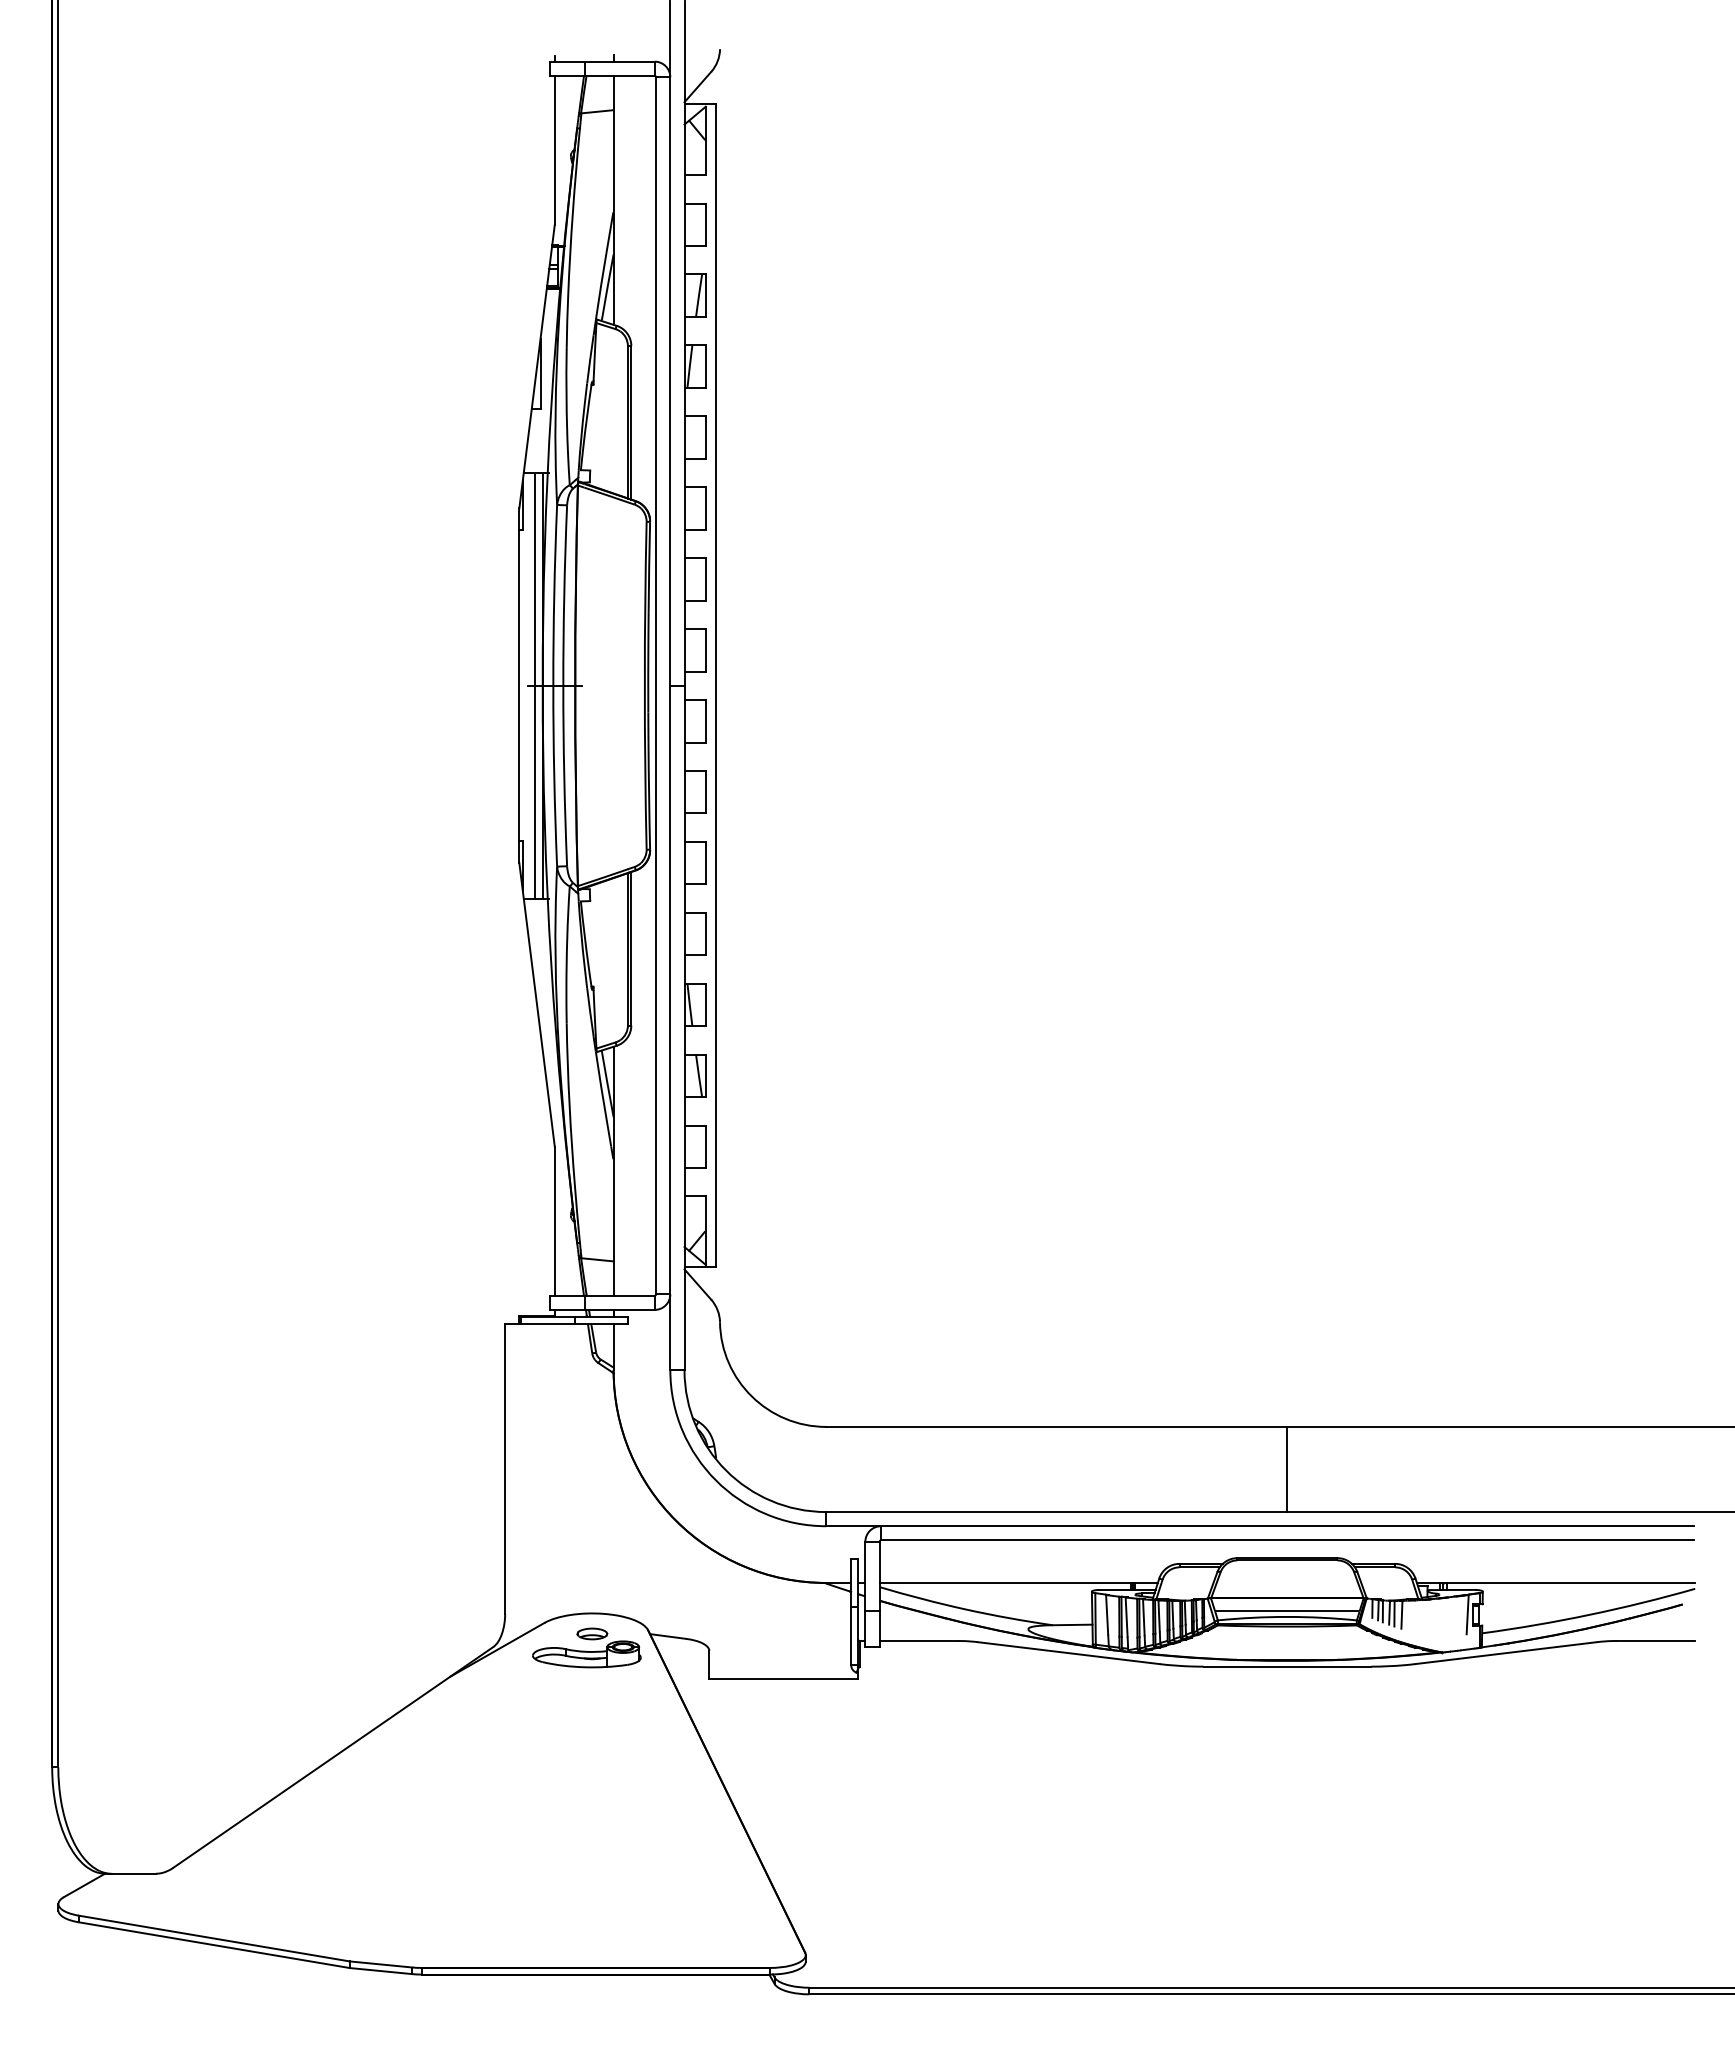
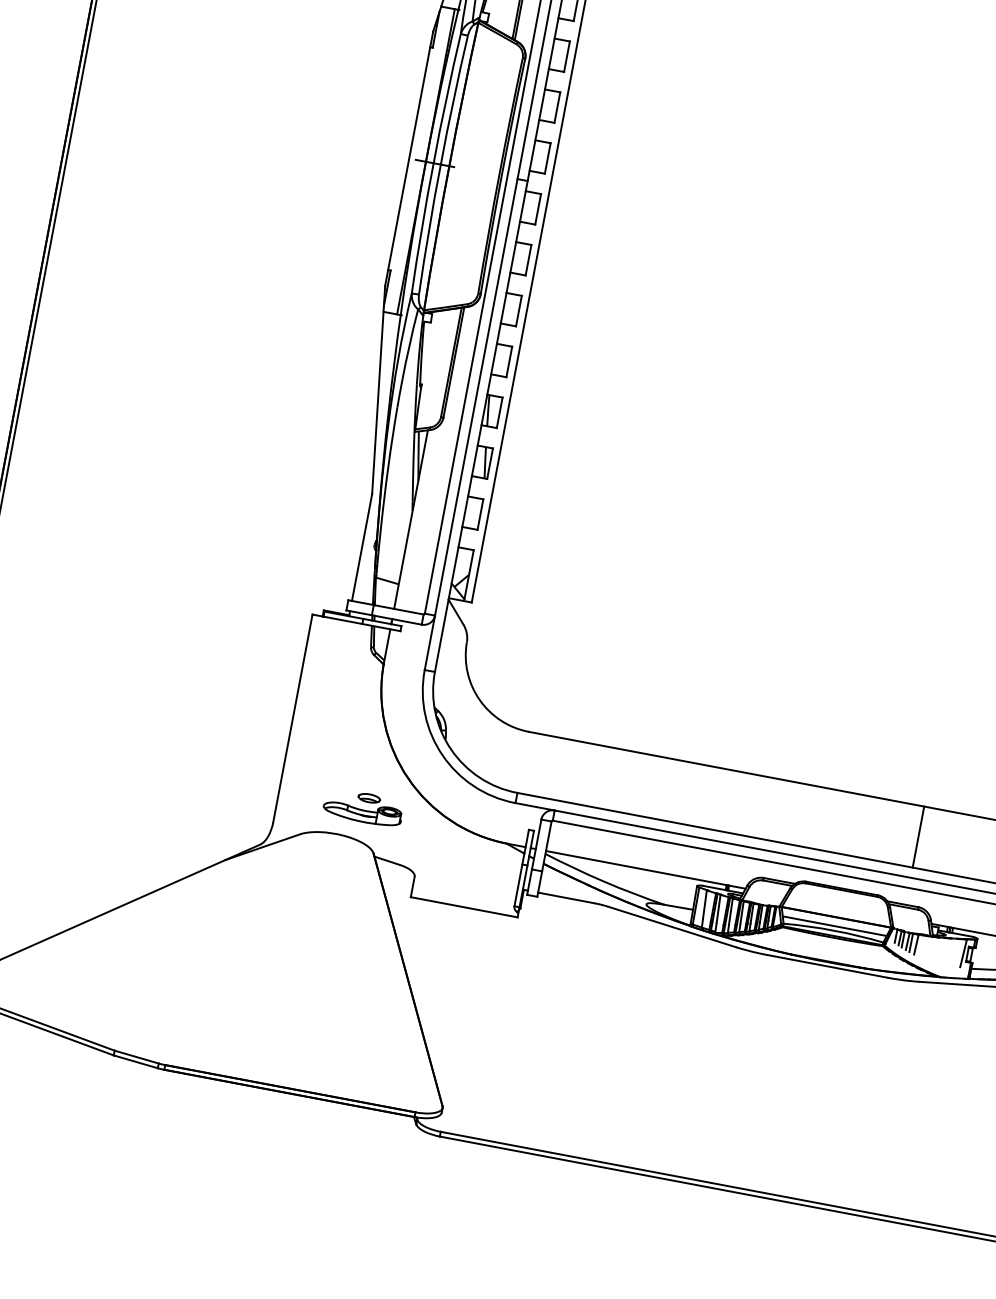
line: (534, 685) -> (420, 160), removed
line: (1287, 1469) -> (918, 837), moved
part: (586, 1647) -> (363, 807), moved

